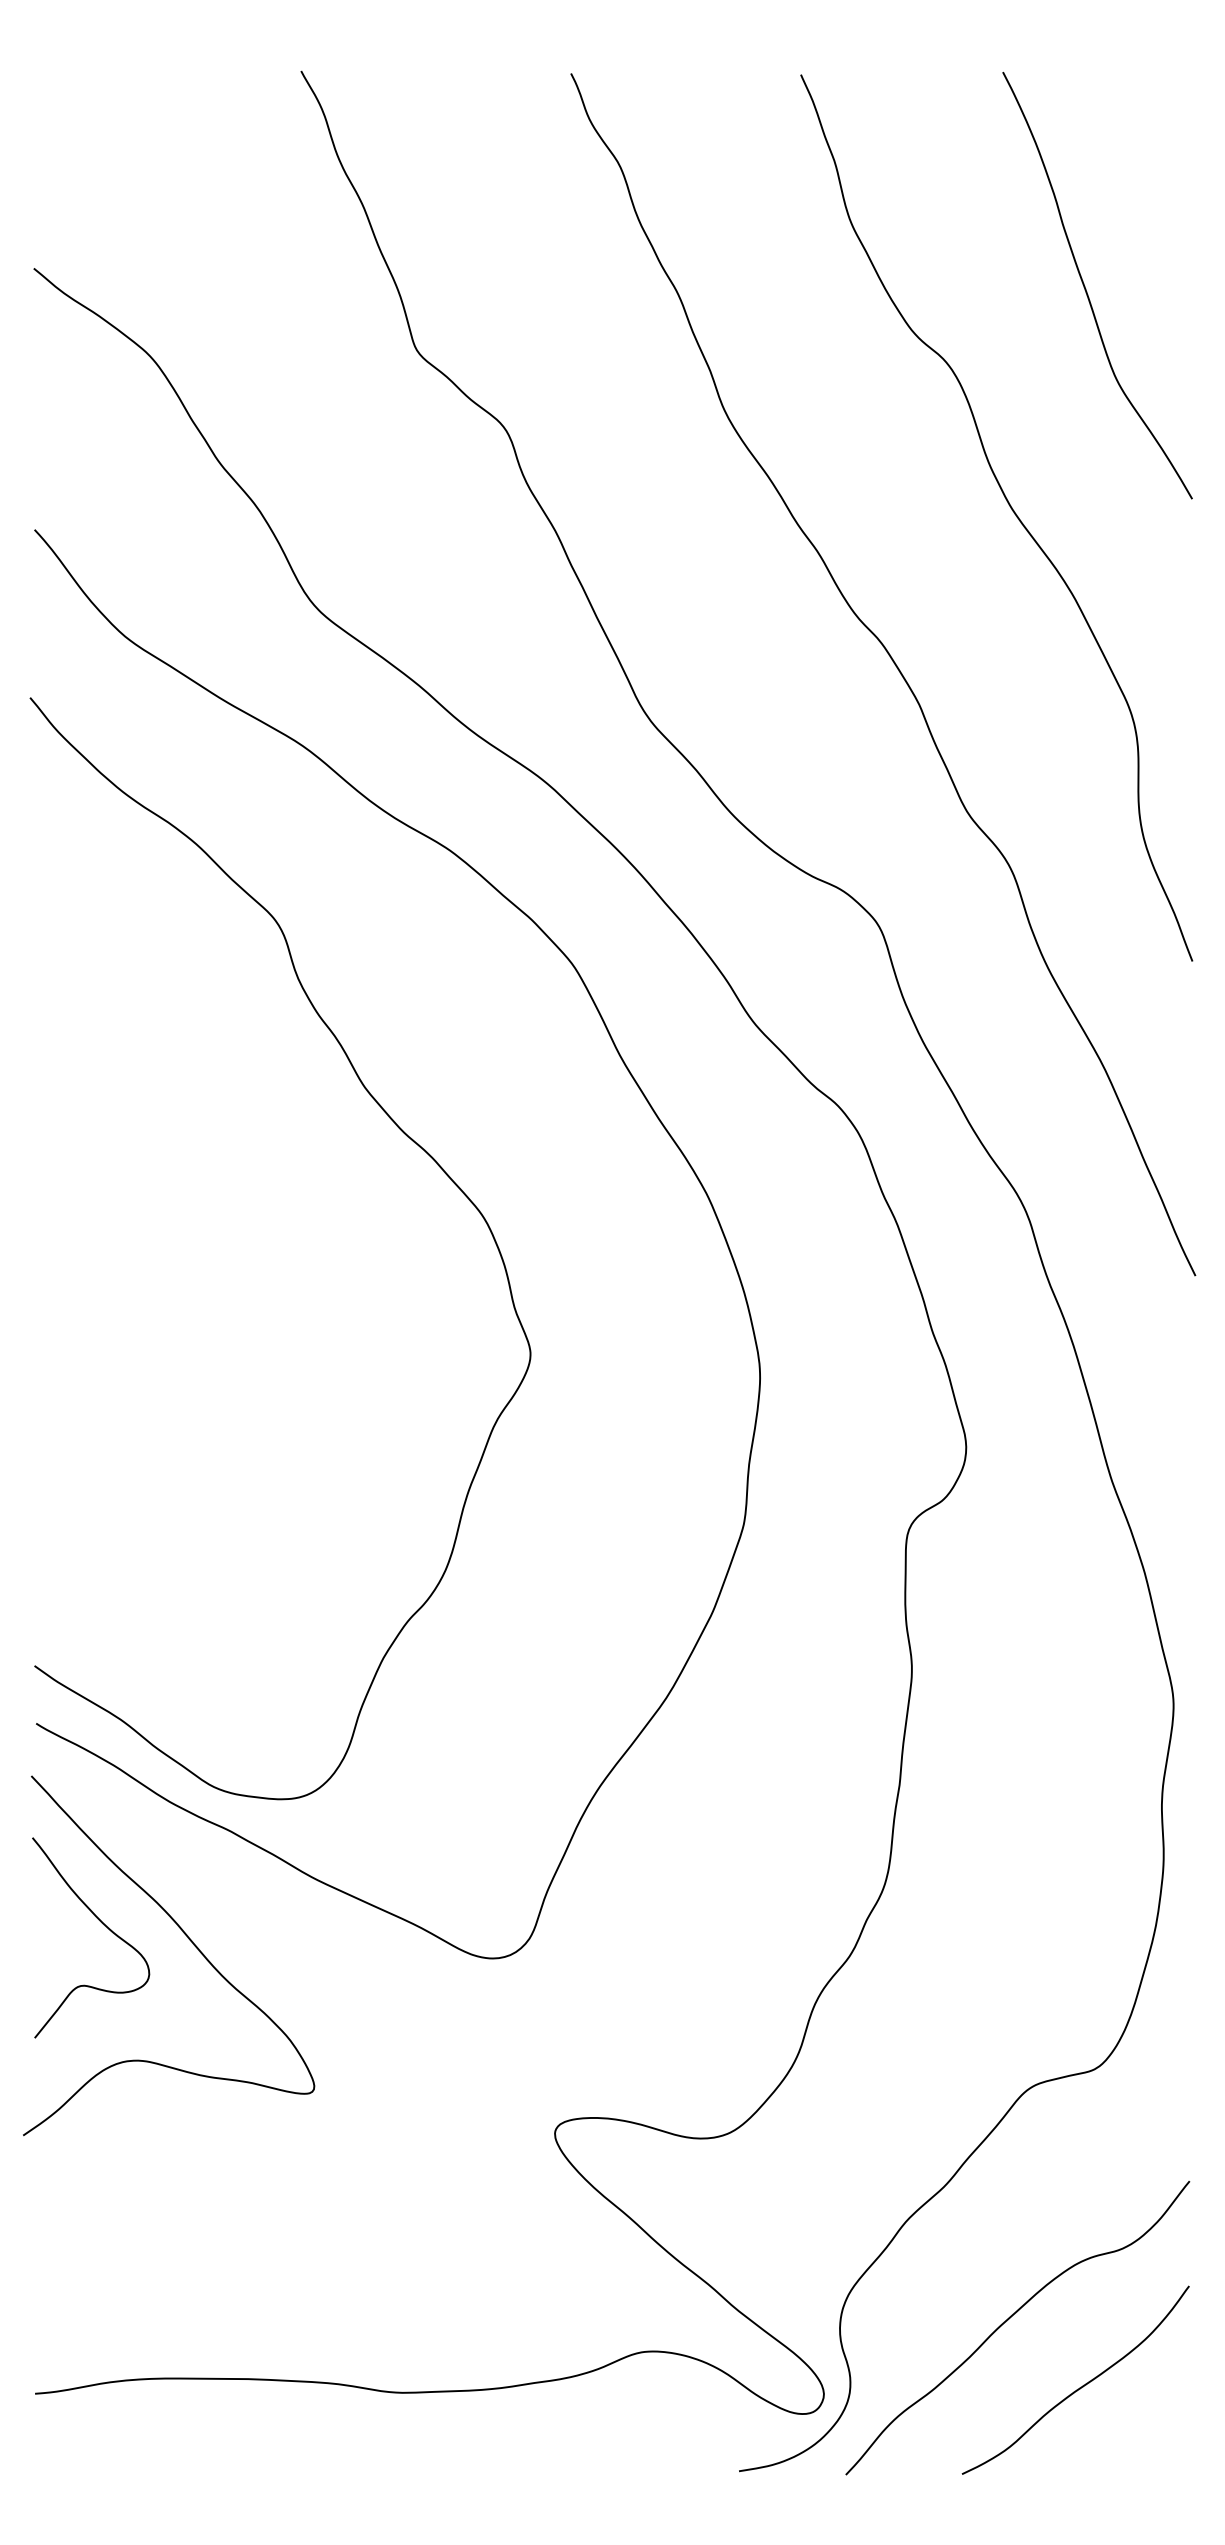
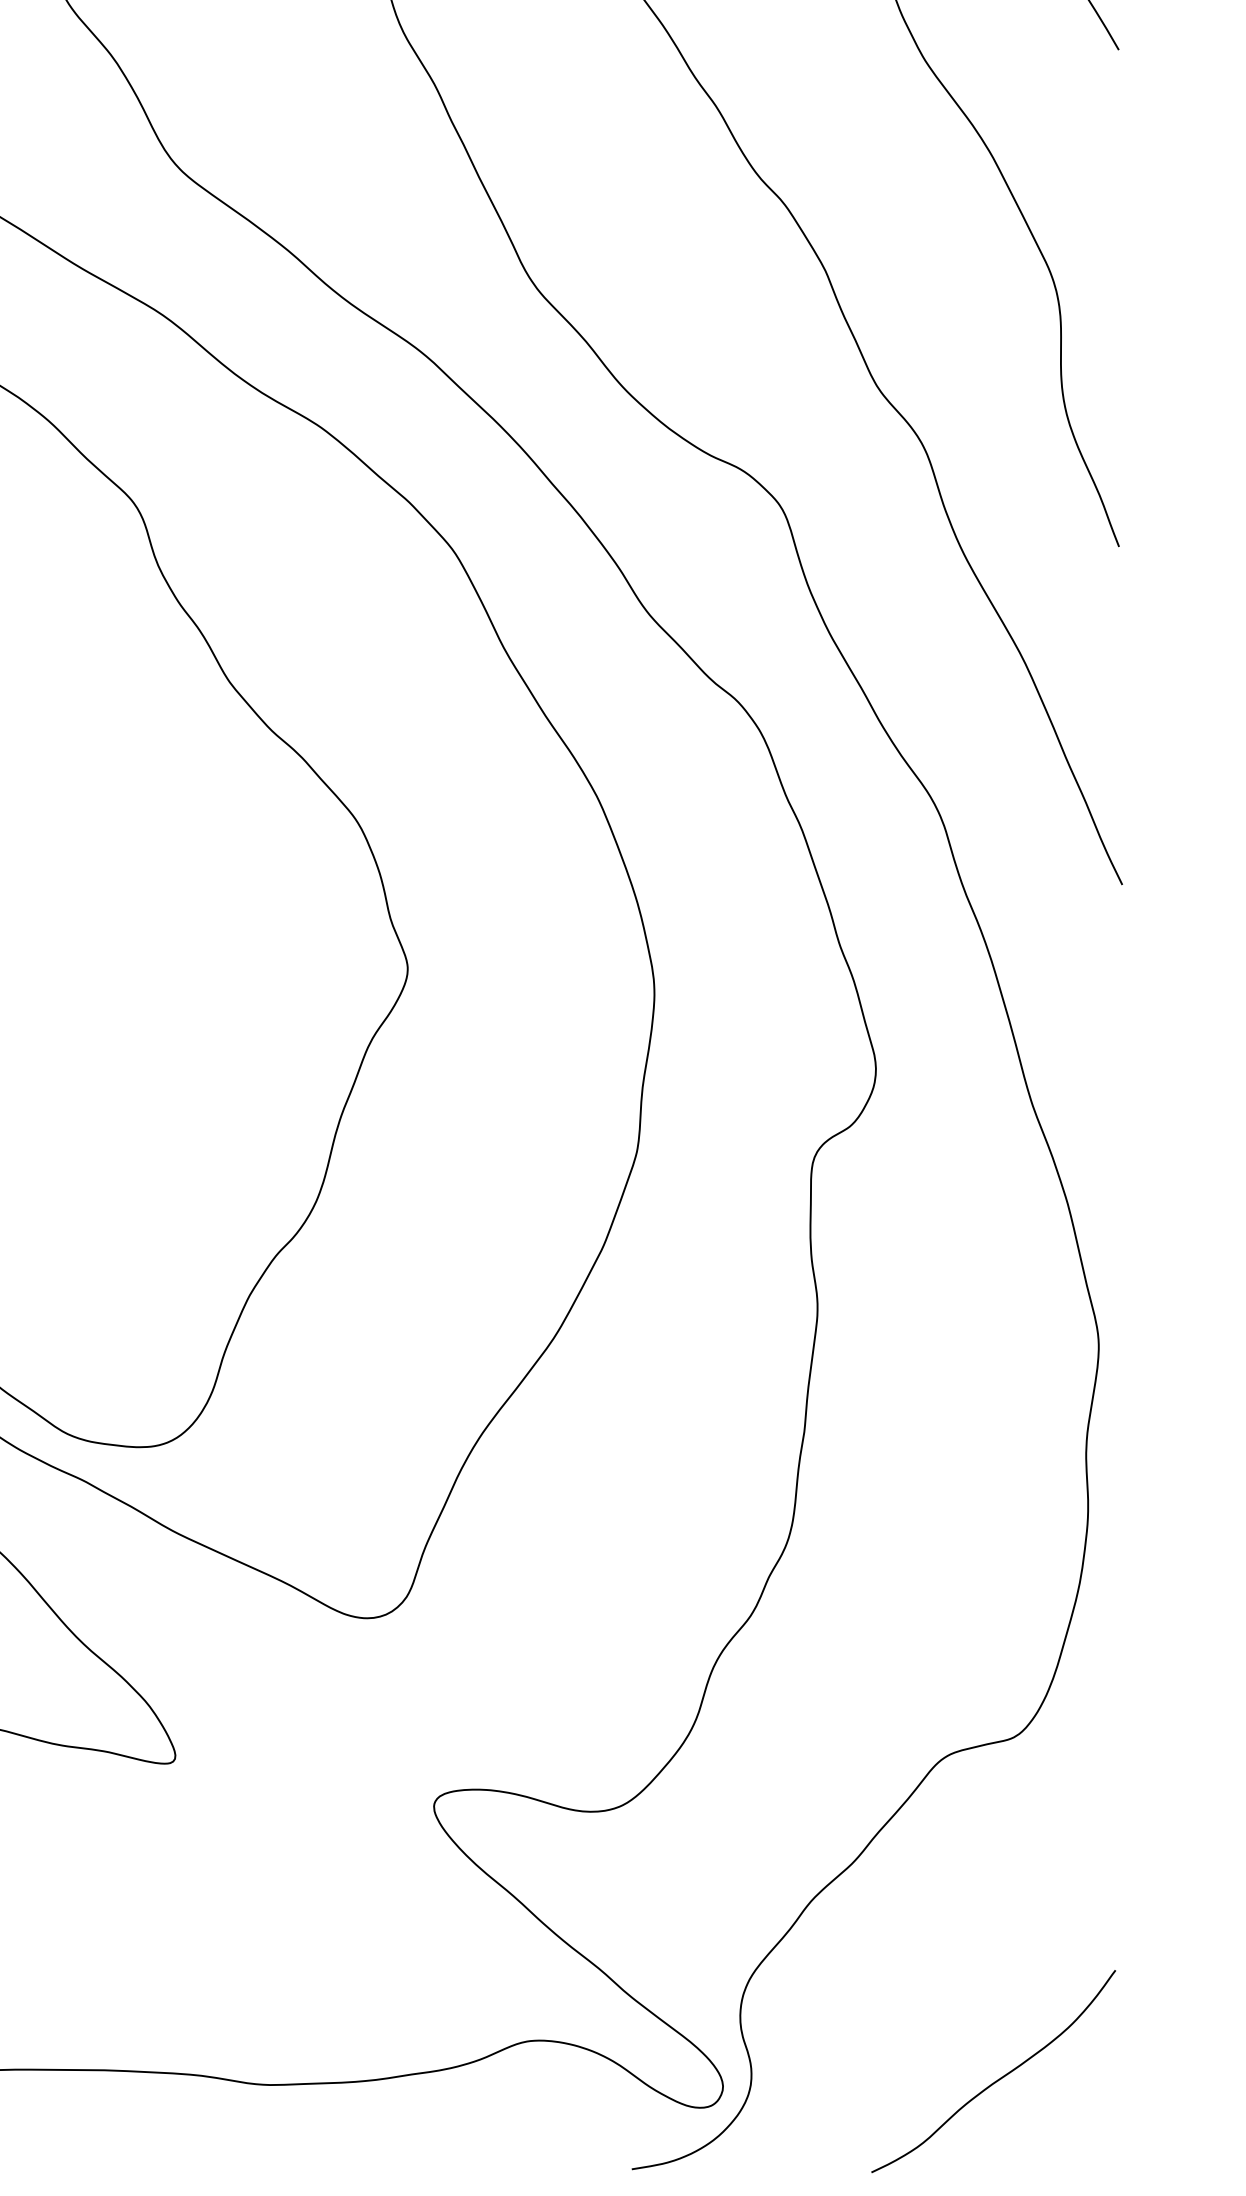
curve: (1009, 2319) -> (922, 2006), removed

